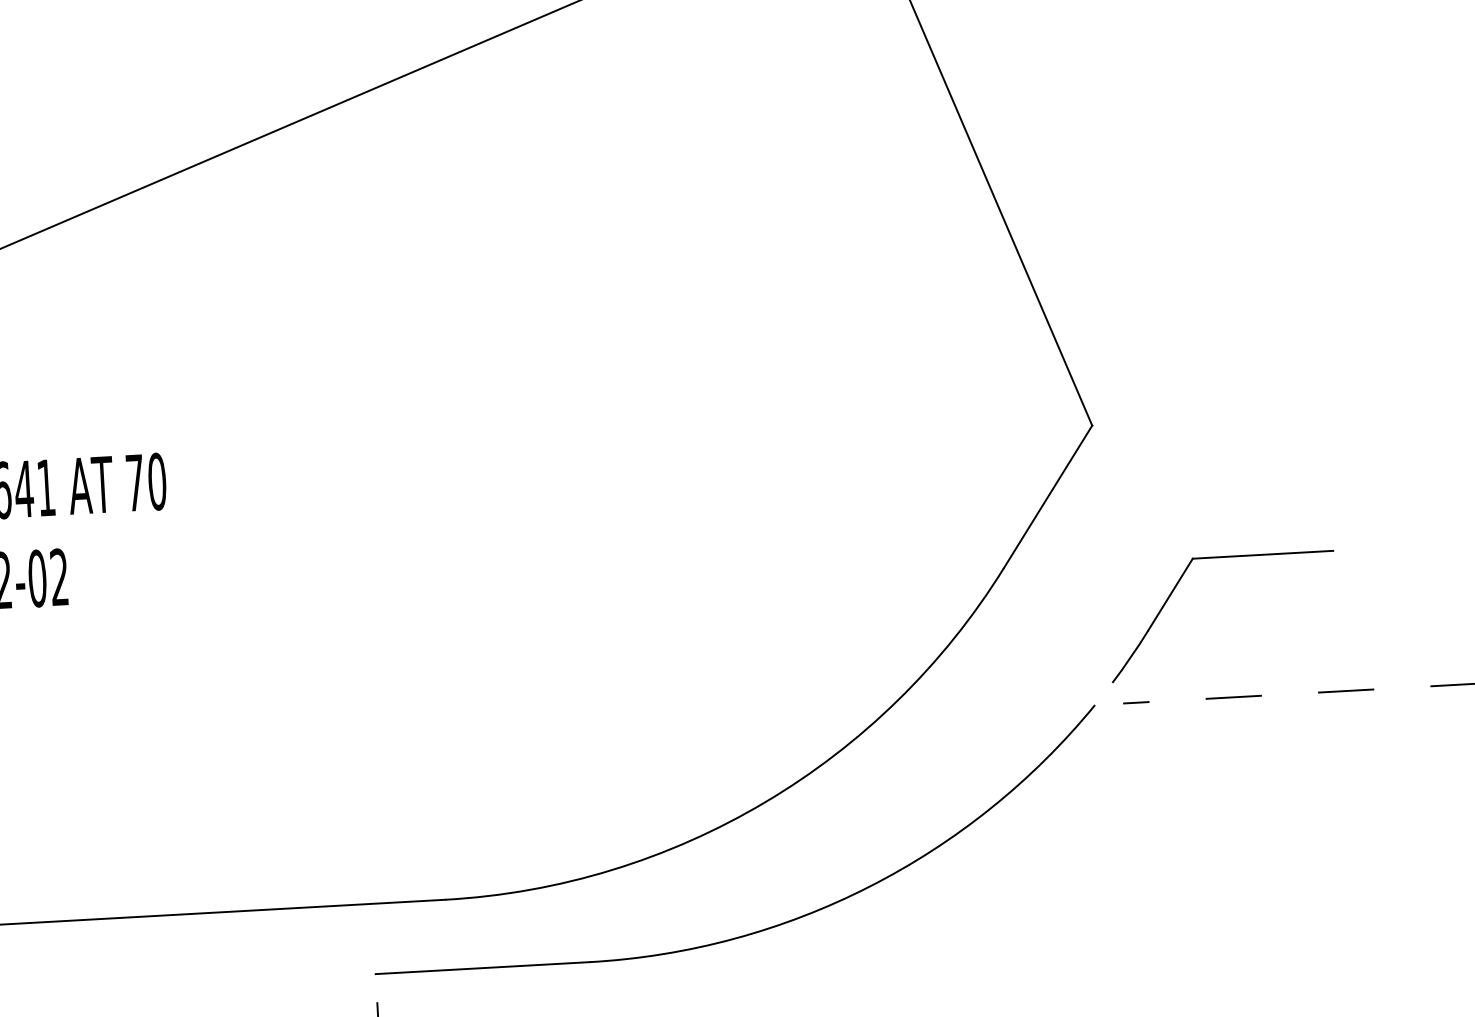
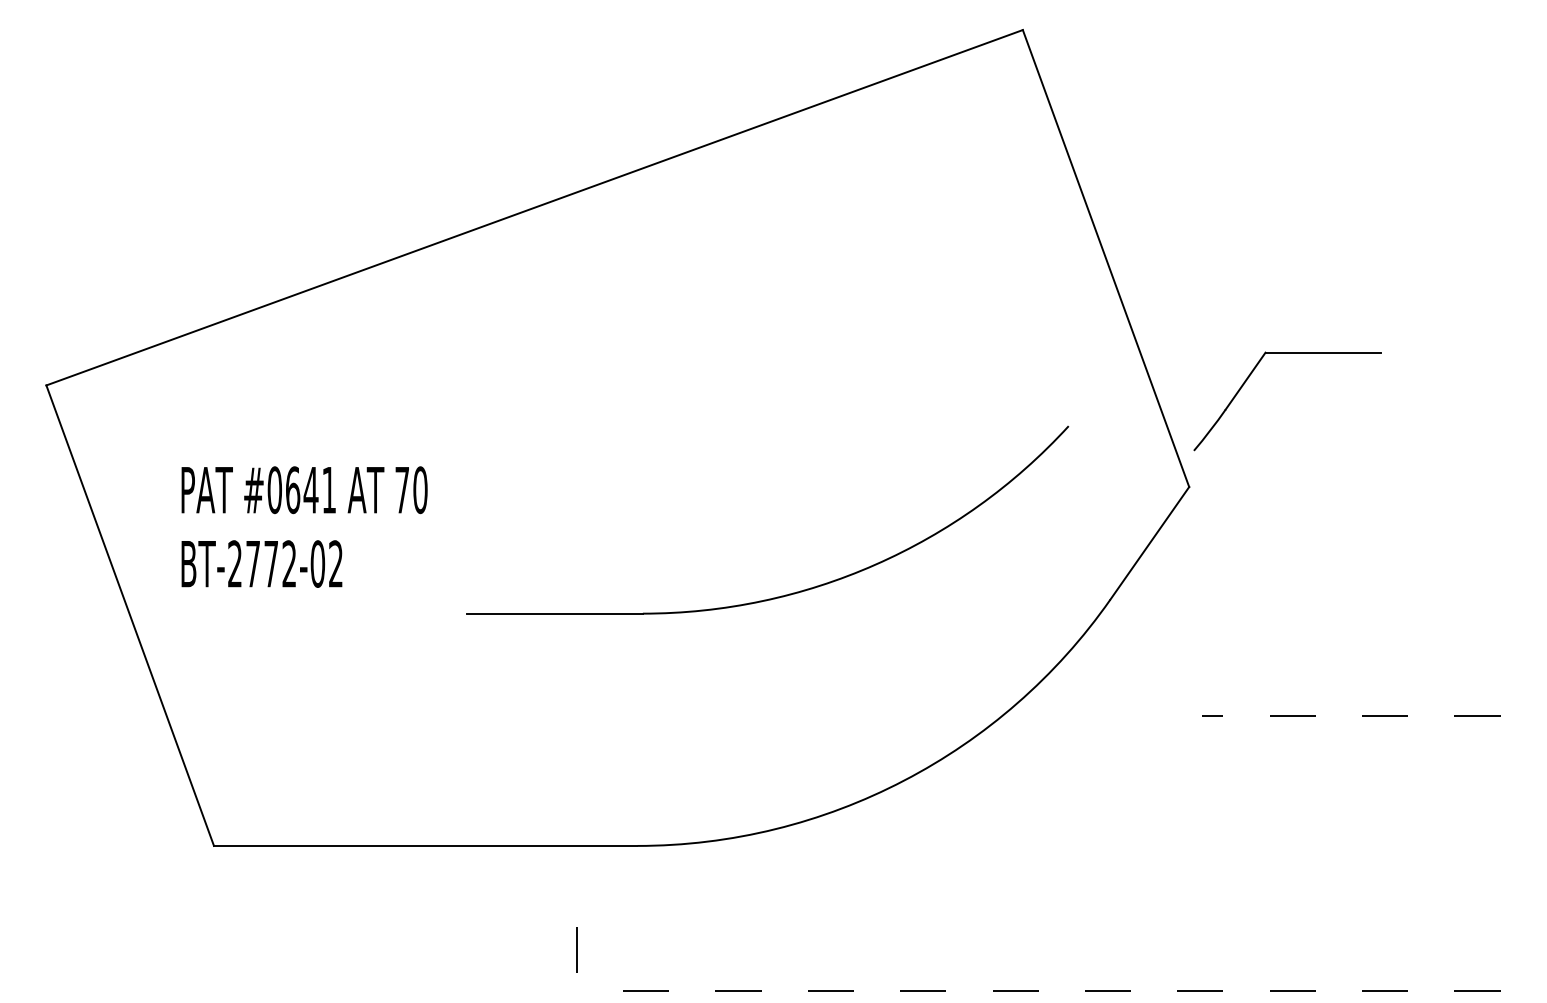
part: (1178, 584) -> (1252, 373), moved
part: (761, 929) -> (785, 594), moved

